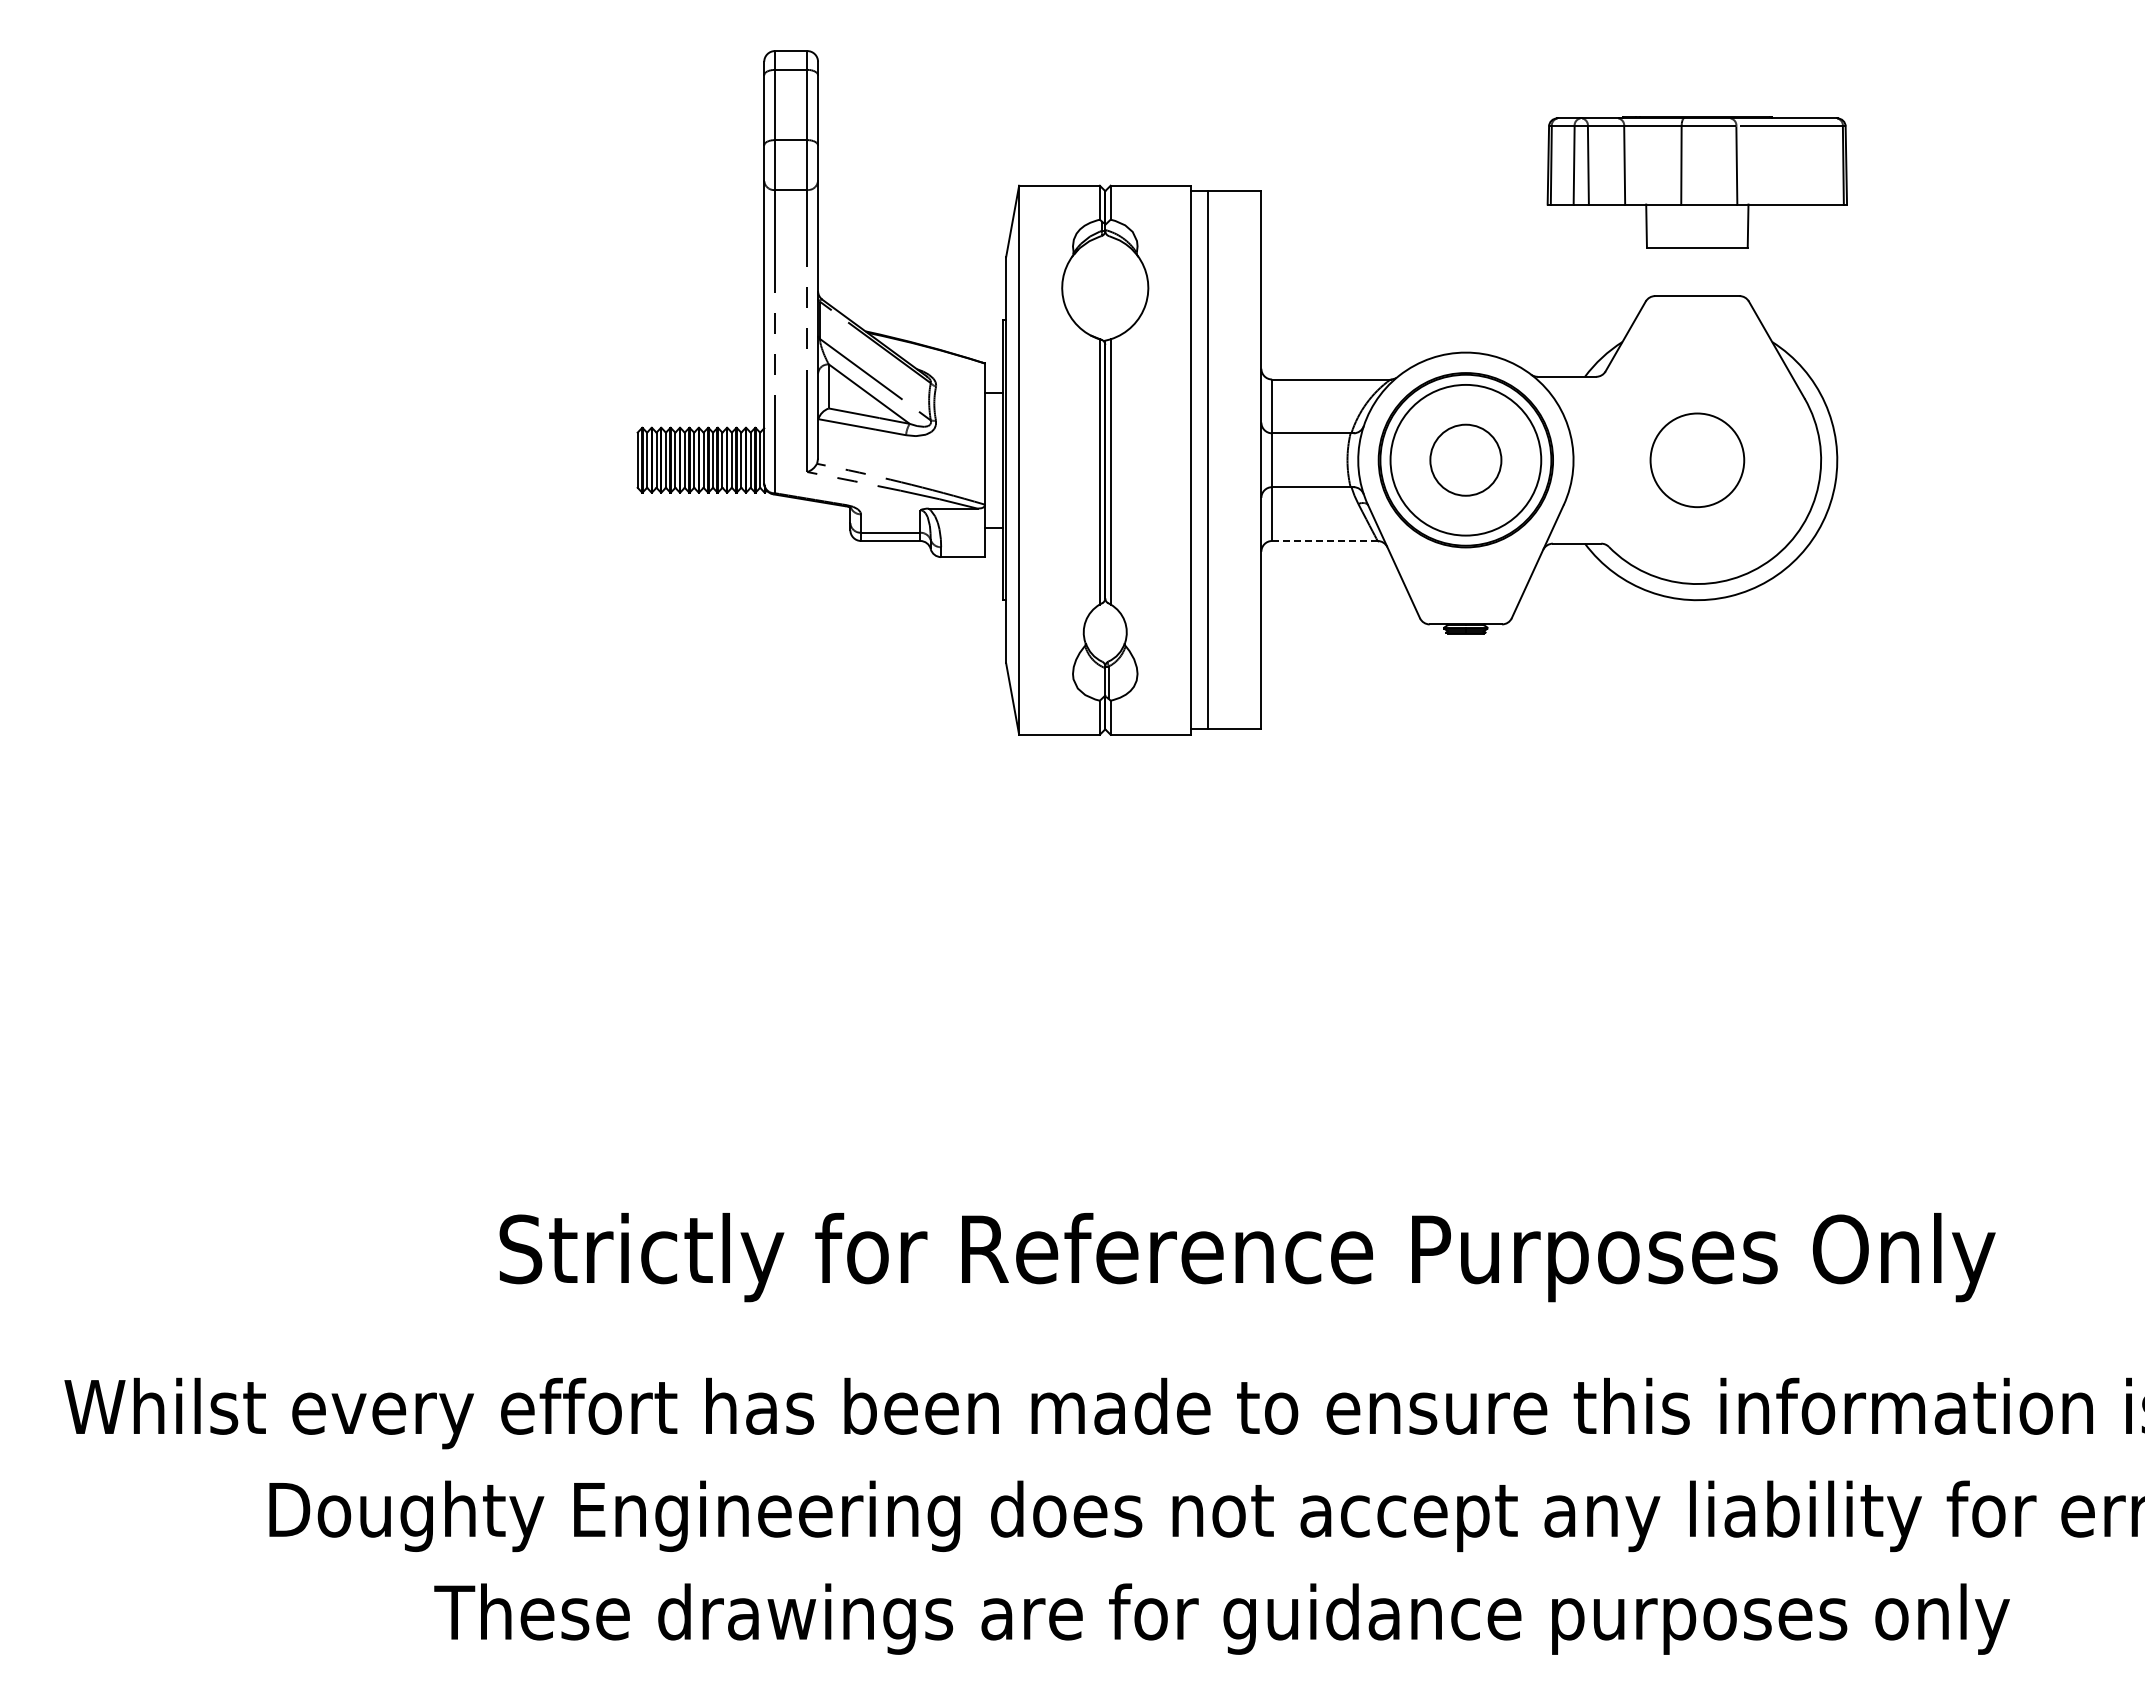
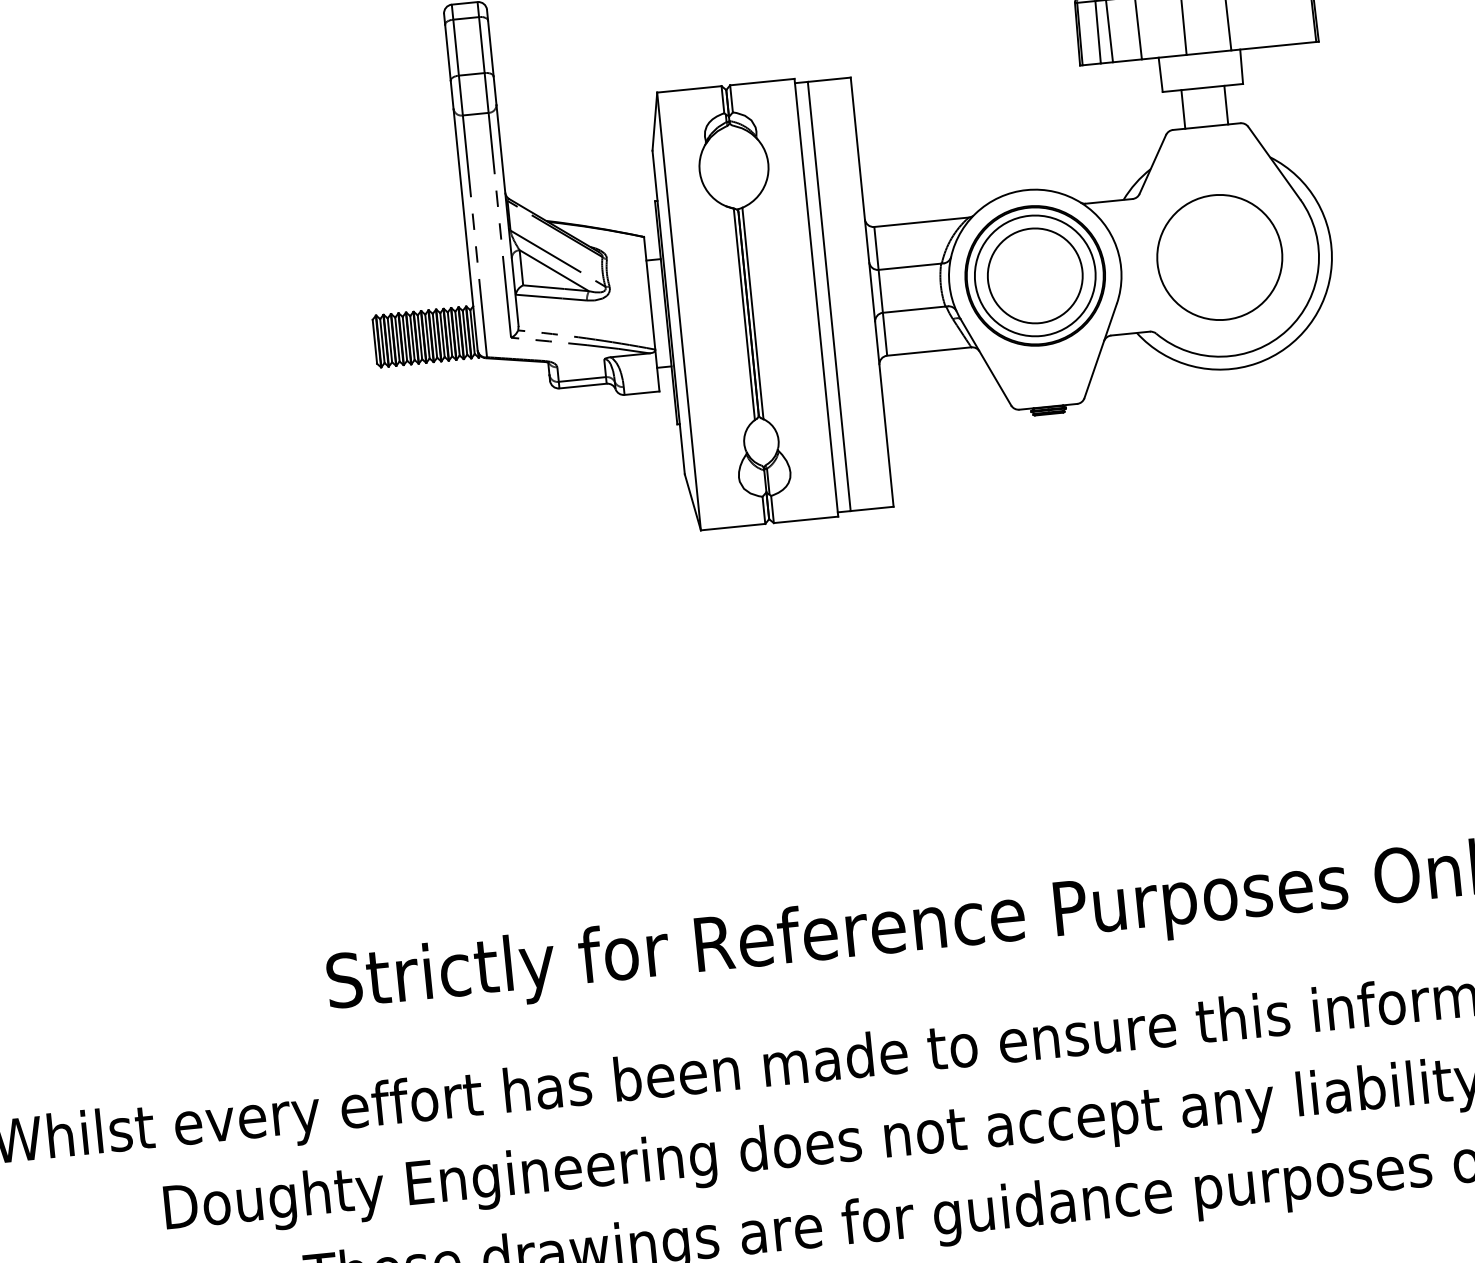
line: (1670, 271) -> (1183, 109), added
line: (1724, 271) -> (1226, 104), added
circle: (1465, 460) -> (1034, 276), size x1.67
circle: (1697, 460) -> (1219, 257), size x1.67
line: (1324, 540) -> (928, 351), dashed -> solid

